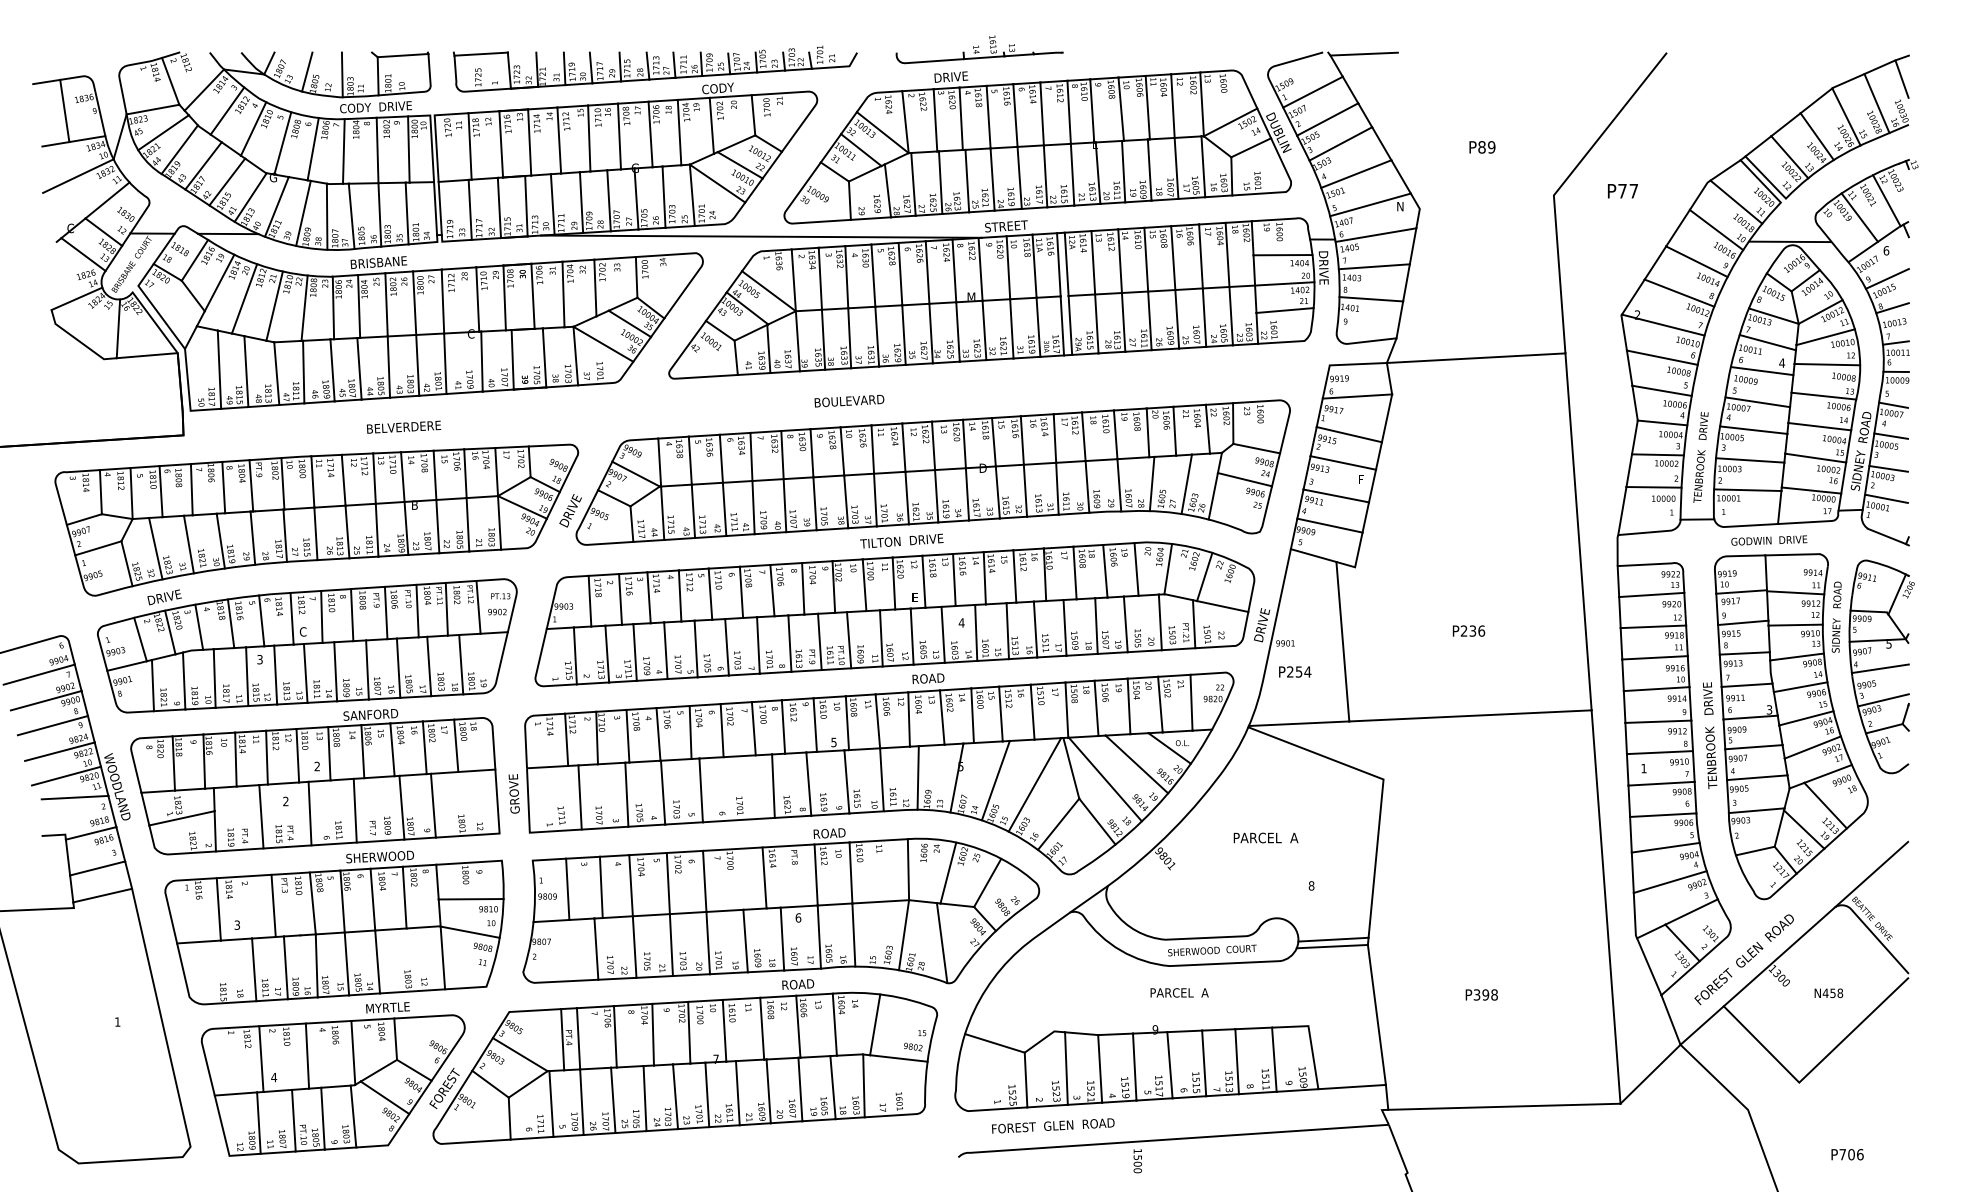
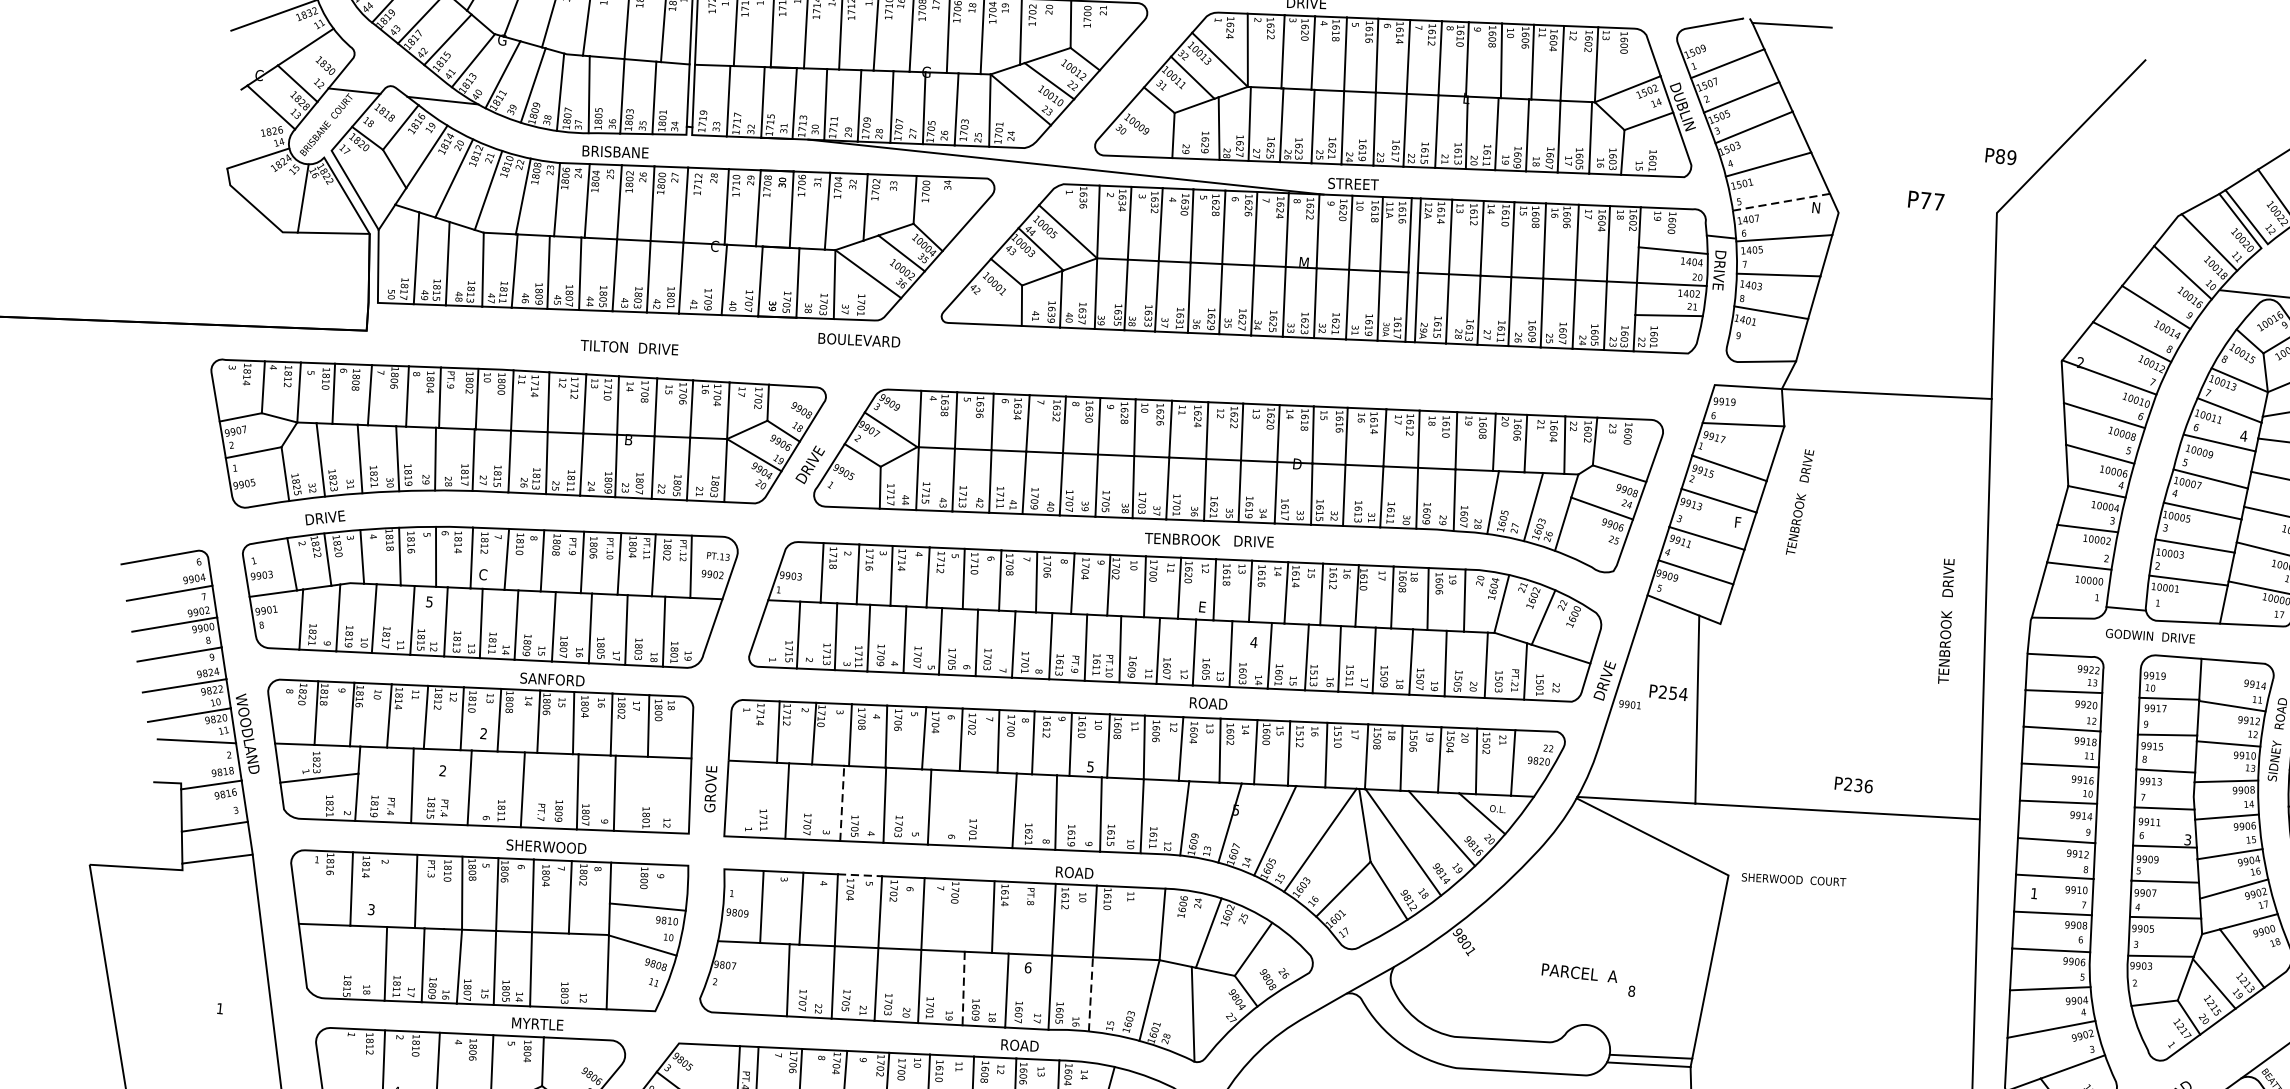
text: (1482, 147) -> (2001, 156), moved
text: (1622, 191) -> (1925, 201), moved
line: (1370, 204) -> (1781, 201), solid -> dashed
text: (849, 401) -> (859, 340), moved
text: (407, 426) -> (629, 346), BELVERDERE -> TILTON  DRIVE
text: (1700, 457) -> (1799, 502), moved
text: (919, 540) -> (1214, 540), TILTON  DRIVE -> TENBROOK   DRIVE
text: (1769, 540) -> (2150, 636), moved
text: (1468, 630) -> (1853, 784), moved
text: (259, 658) -> (429, 600), 3 -> 5
text: (1295, 671) -> (1669, 692), moved
text: (1710, 735) -> (1946, 621), moved
line: (626, 794) -> (841, 803), solid -> dashed
text: (1265, 837) -> (1579, 972), moved
line: (648, 854) -> (860, 875), solid -> dashed
line: (853, 935) -> (1090, 994), solid -> dashed
line: (745, 941) -> (963, 989), solid -> dashed
text: (1212, 950) -> (1794, 879), moved

